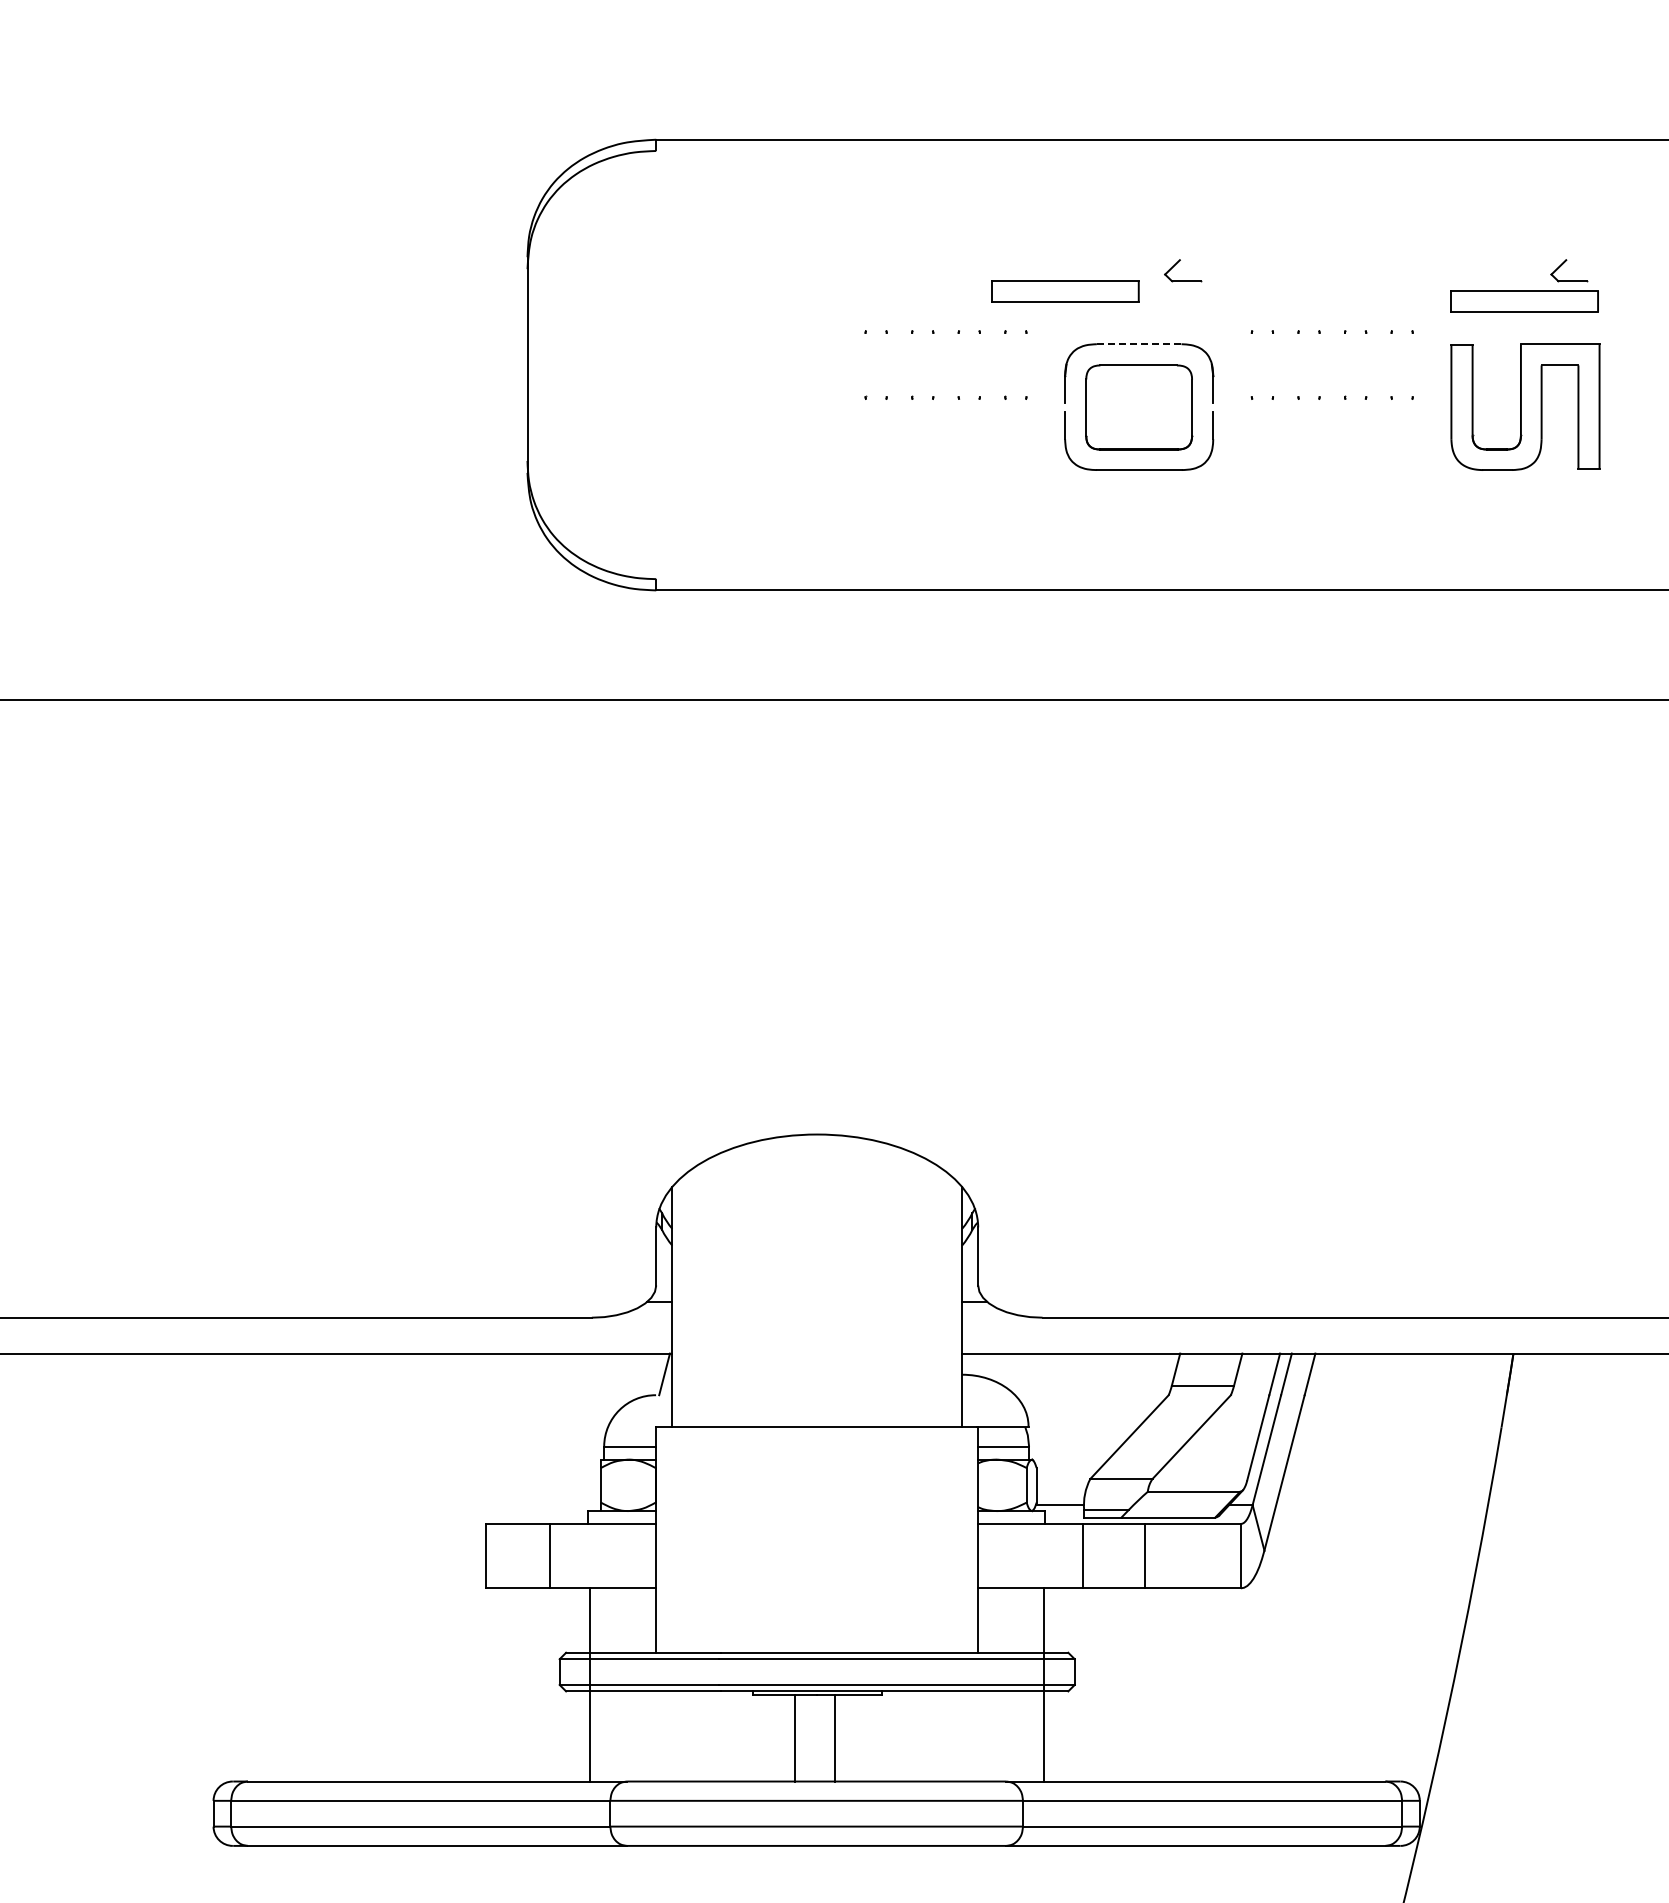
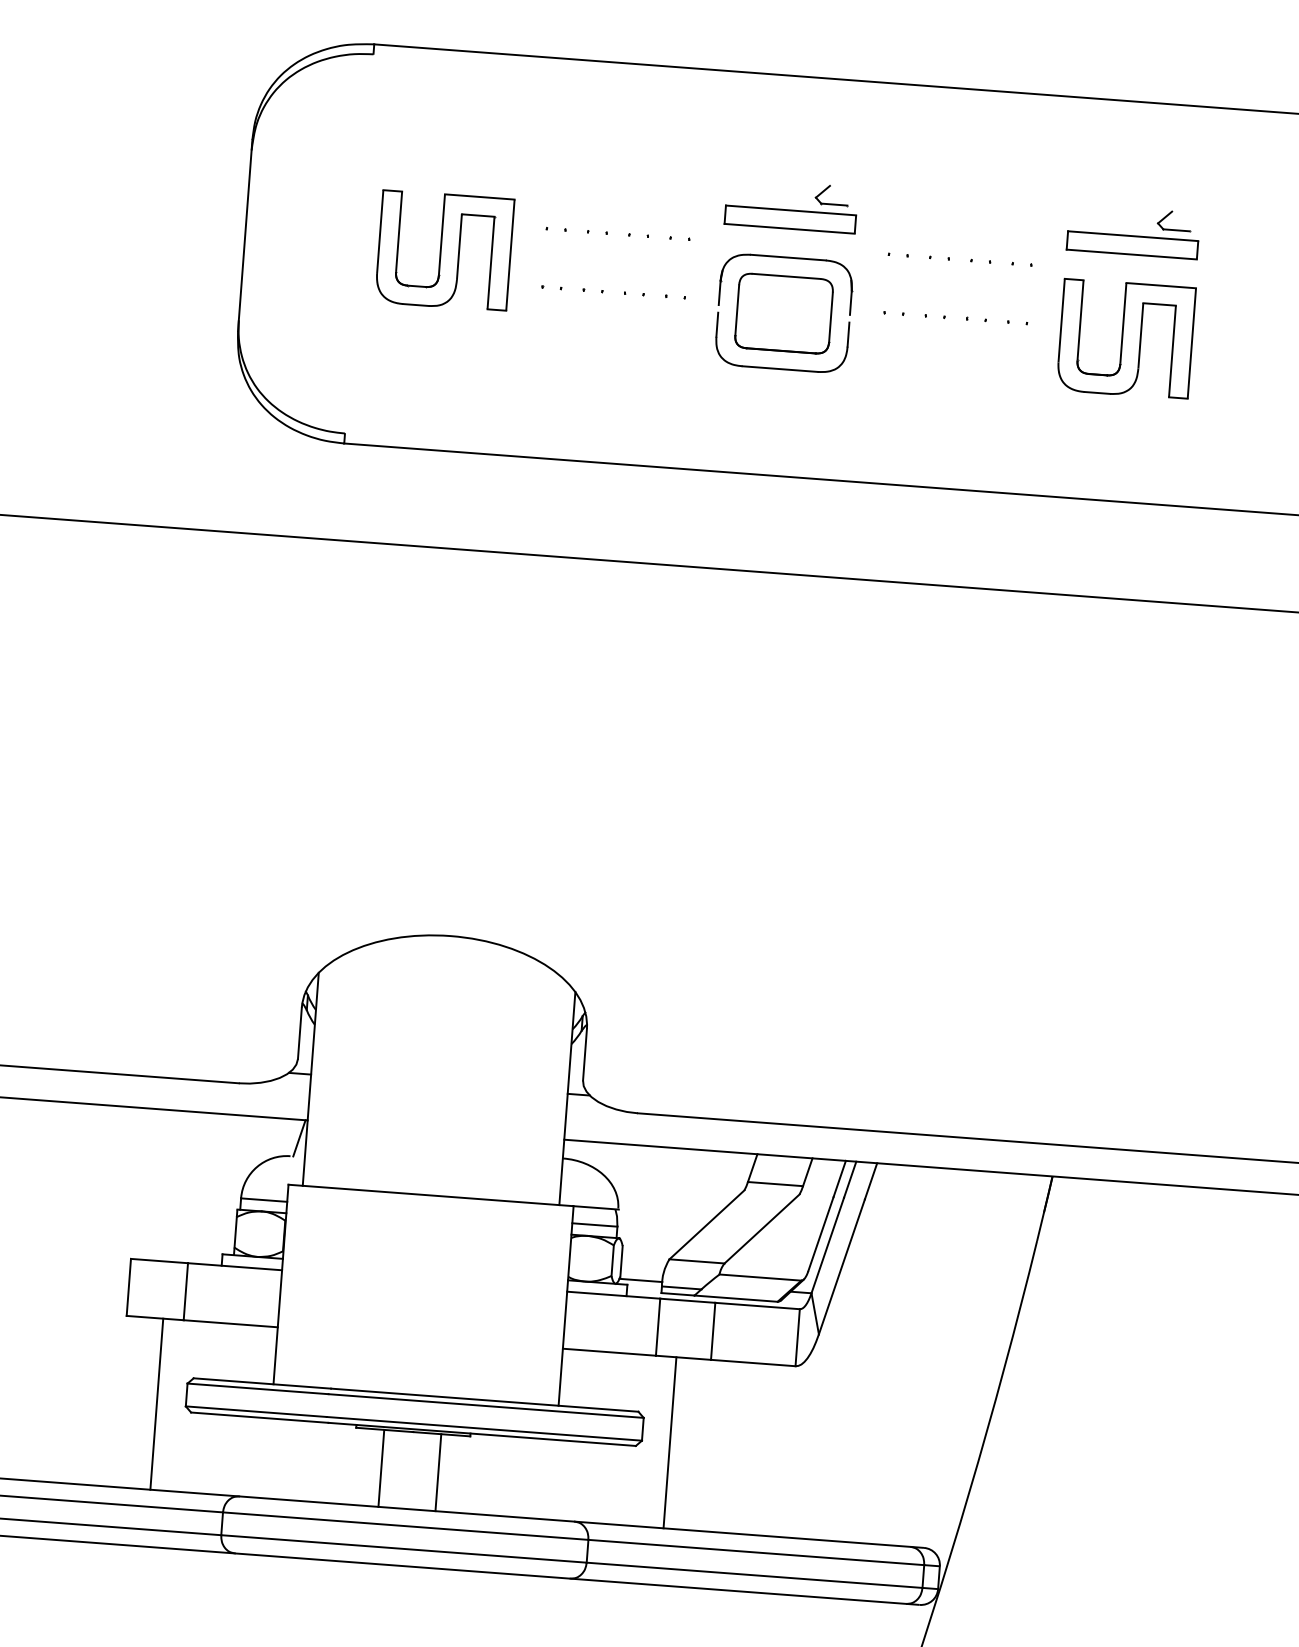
part: (1065, 291) -> (790, 219), moved
line: (1139, 344) -> (788, 257), dashed -> solid
part: (752, 365) -> (444, 250), added
line: (589, 1684) -> (156, 1403), moved
line: (1044, 1684) -> (670, 1442), moved
line: (794, 1737) -> (438, 1472), moved
line: (835, 1737) -> (381, 1467), moved

